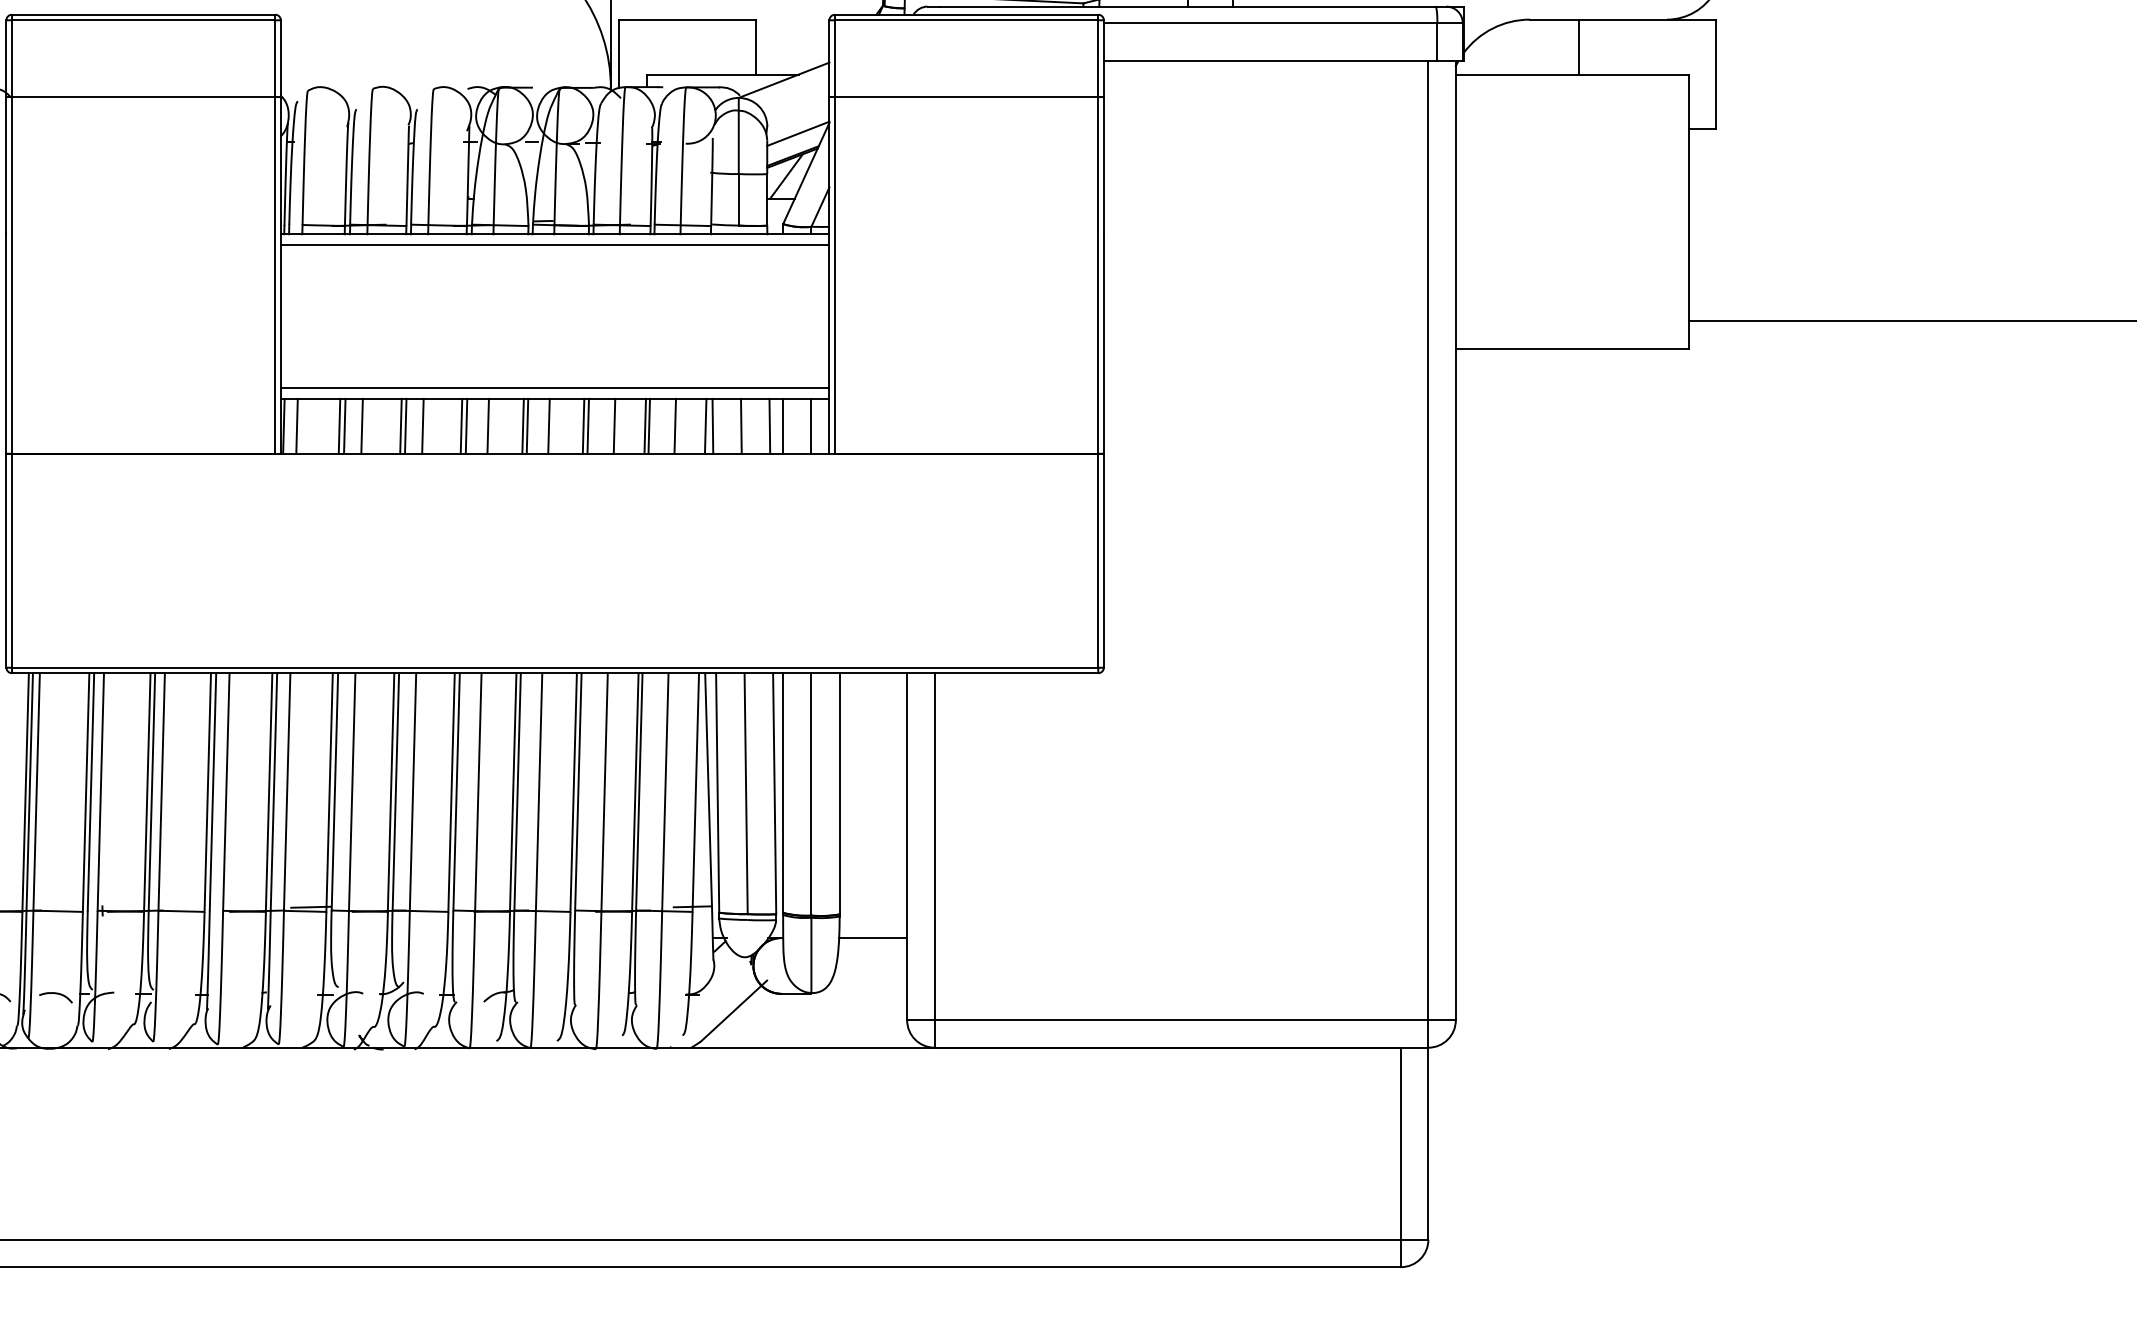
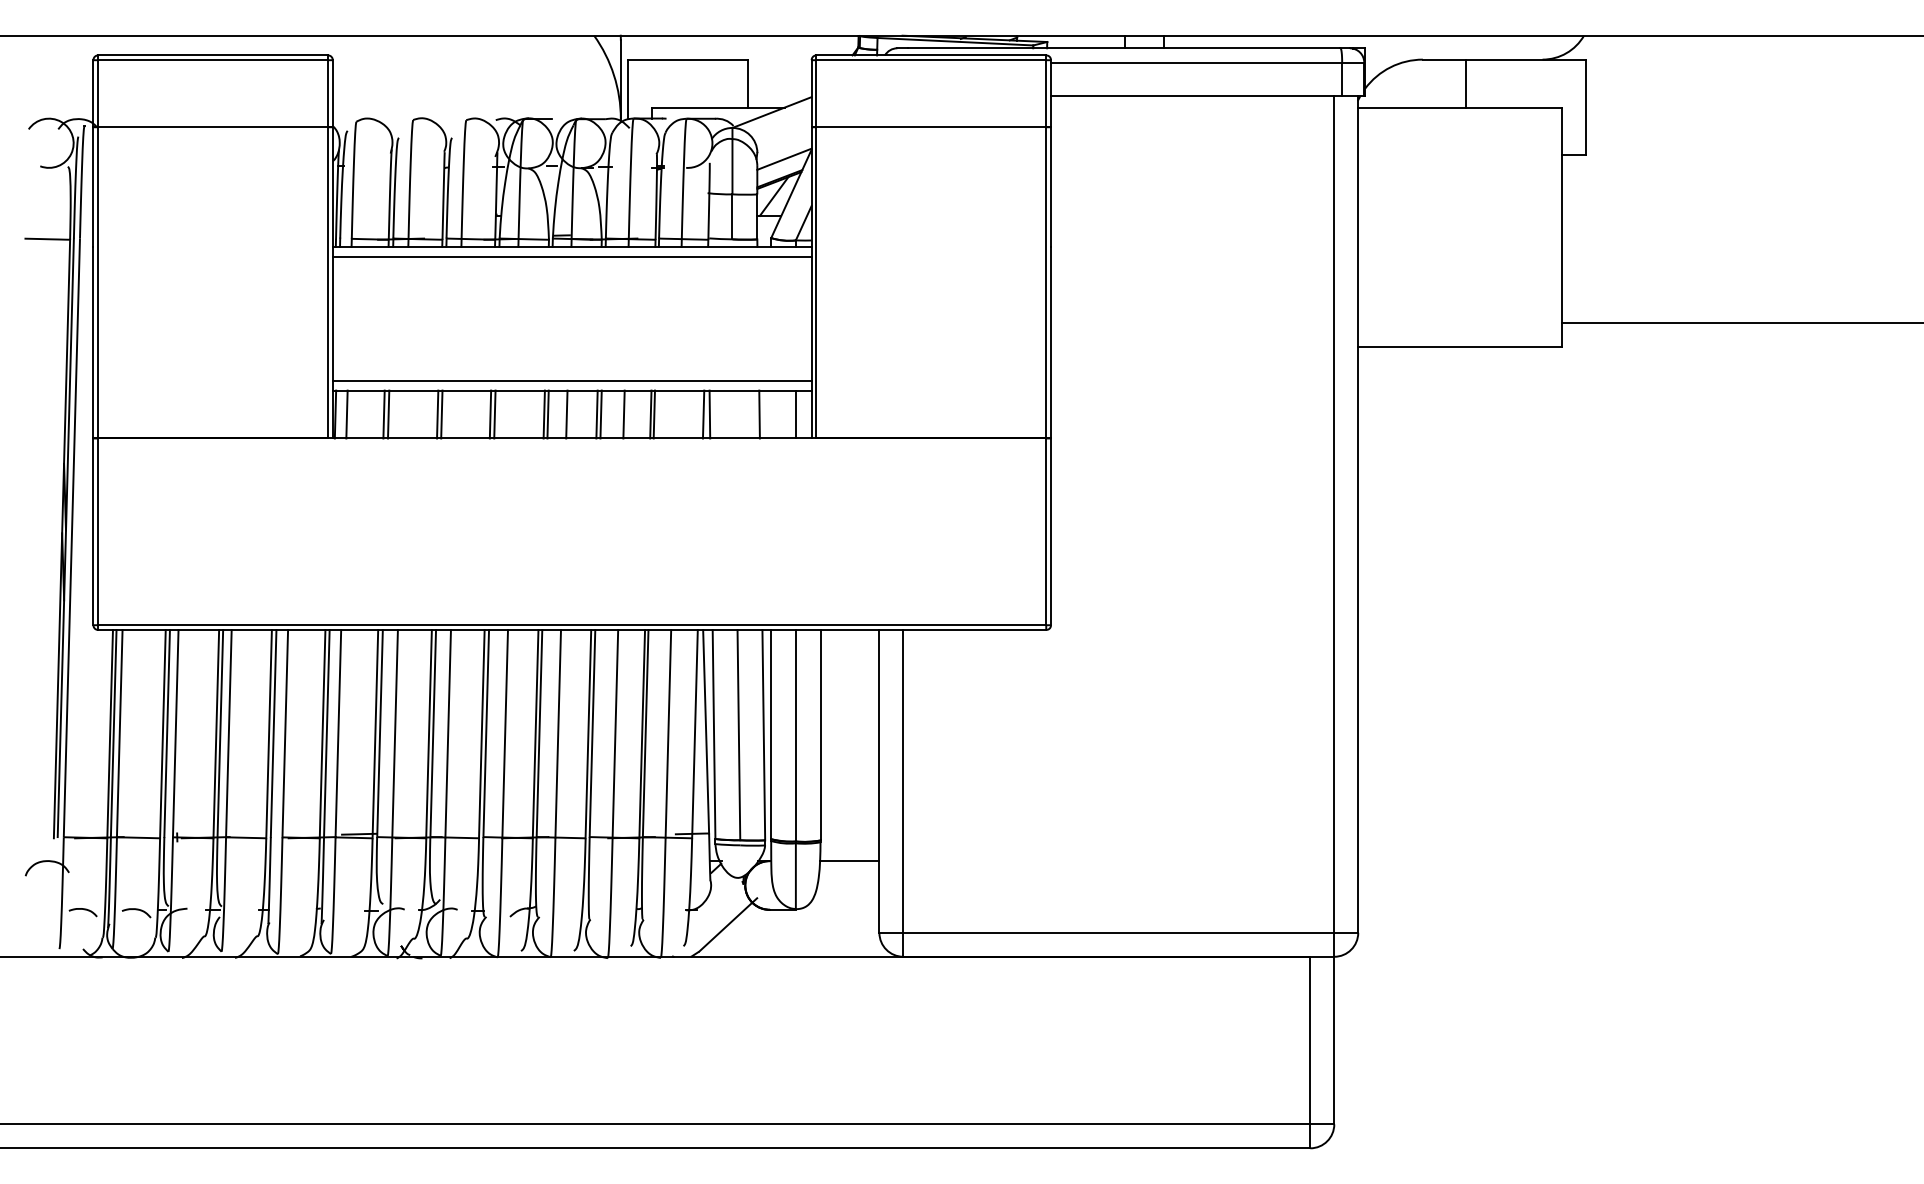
line: (361, 426) -> (403, 414), removed
line: (422, 426) -> (456, 414), removed
line: (487, 426) -> (513, 414), removed
line: (674, 426) -> (676, 414), removed
line: (741, 426) -> (734, 414), removed
line: (783, 426) -> (771, 414), removed

